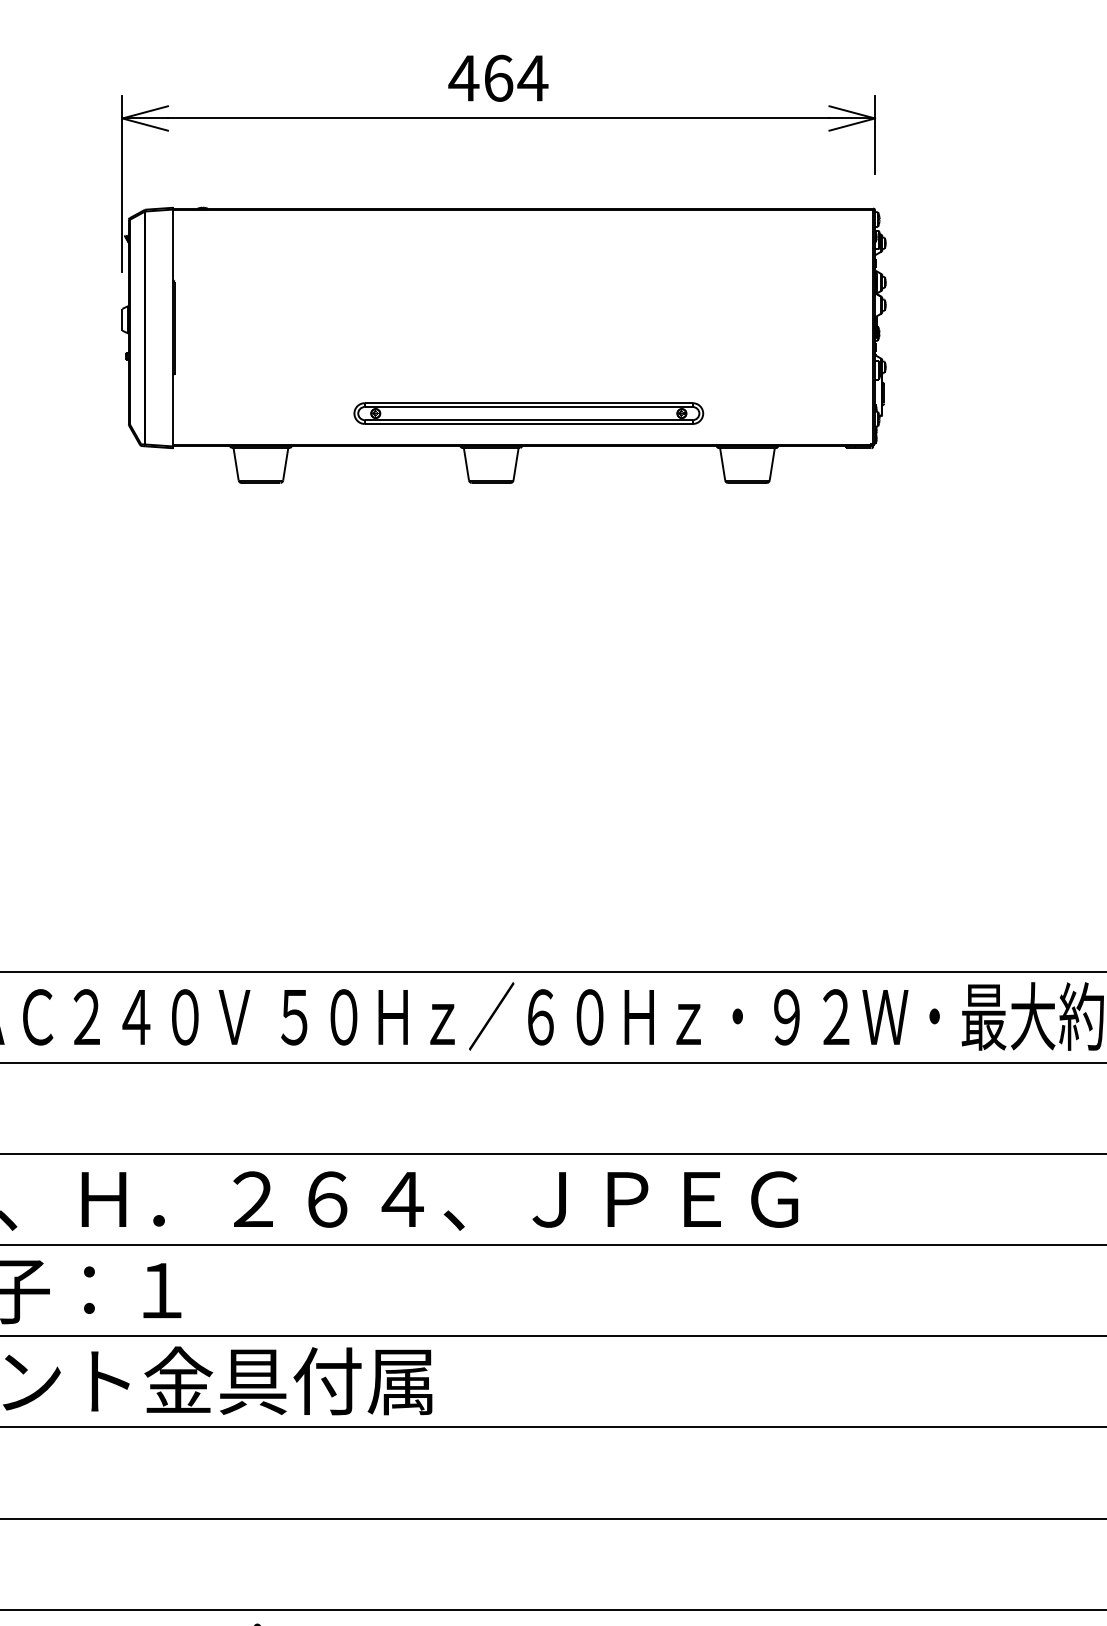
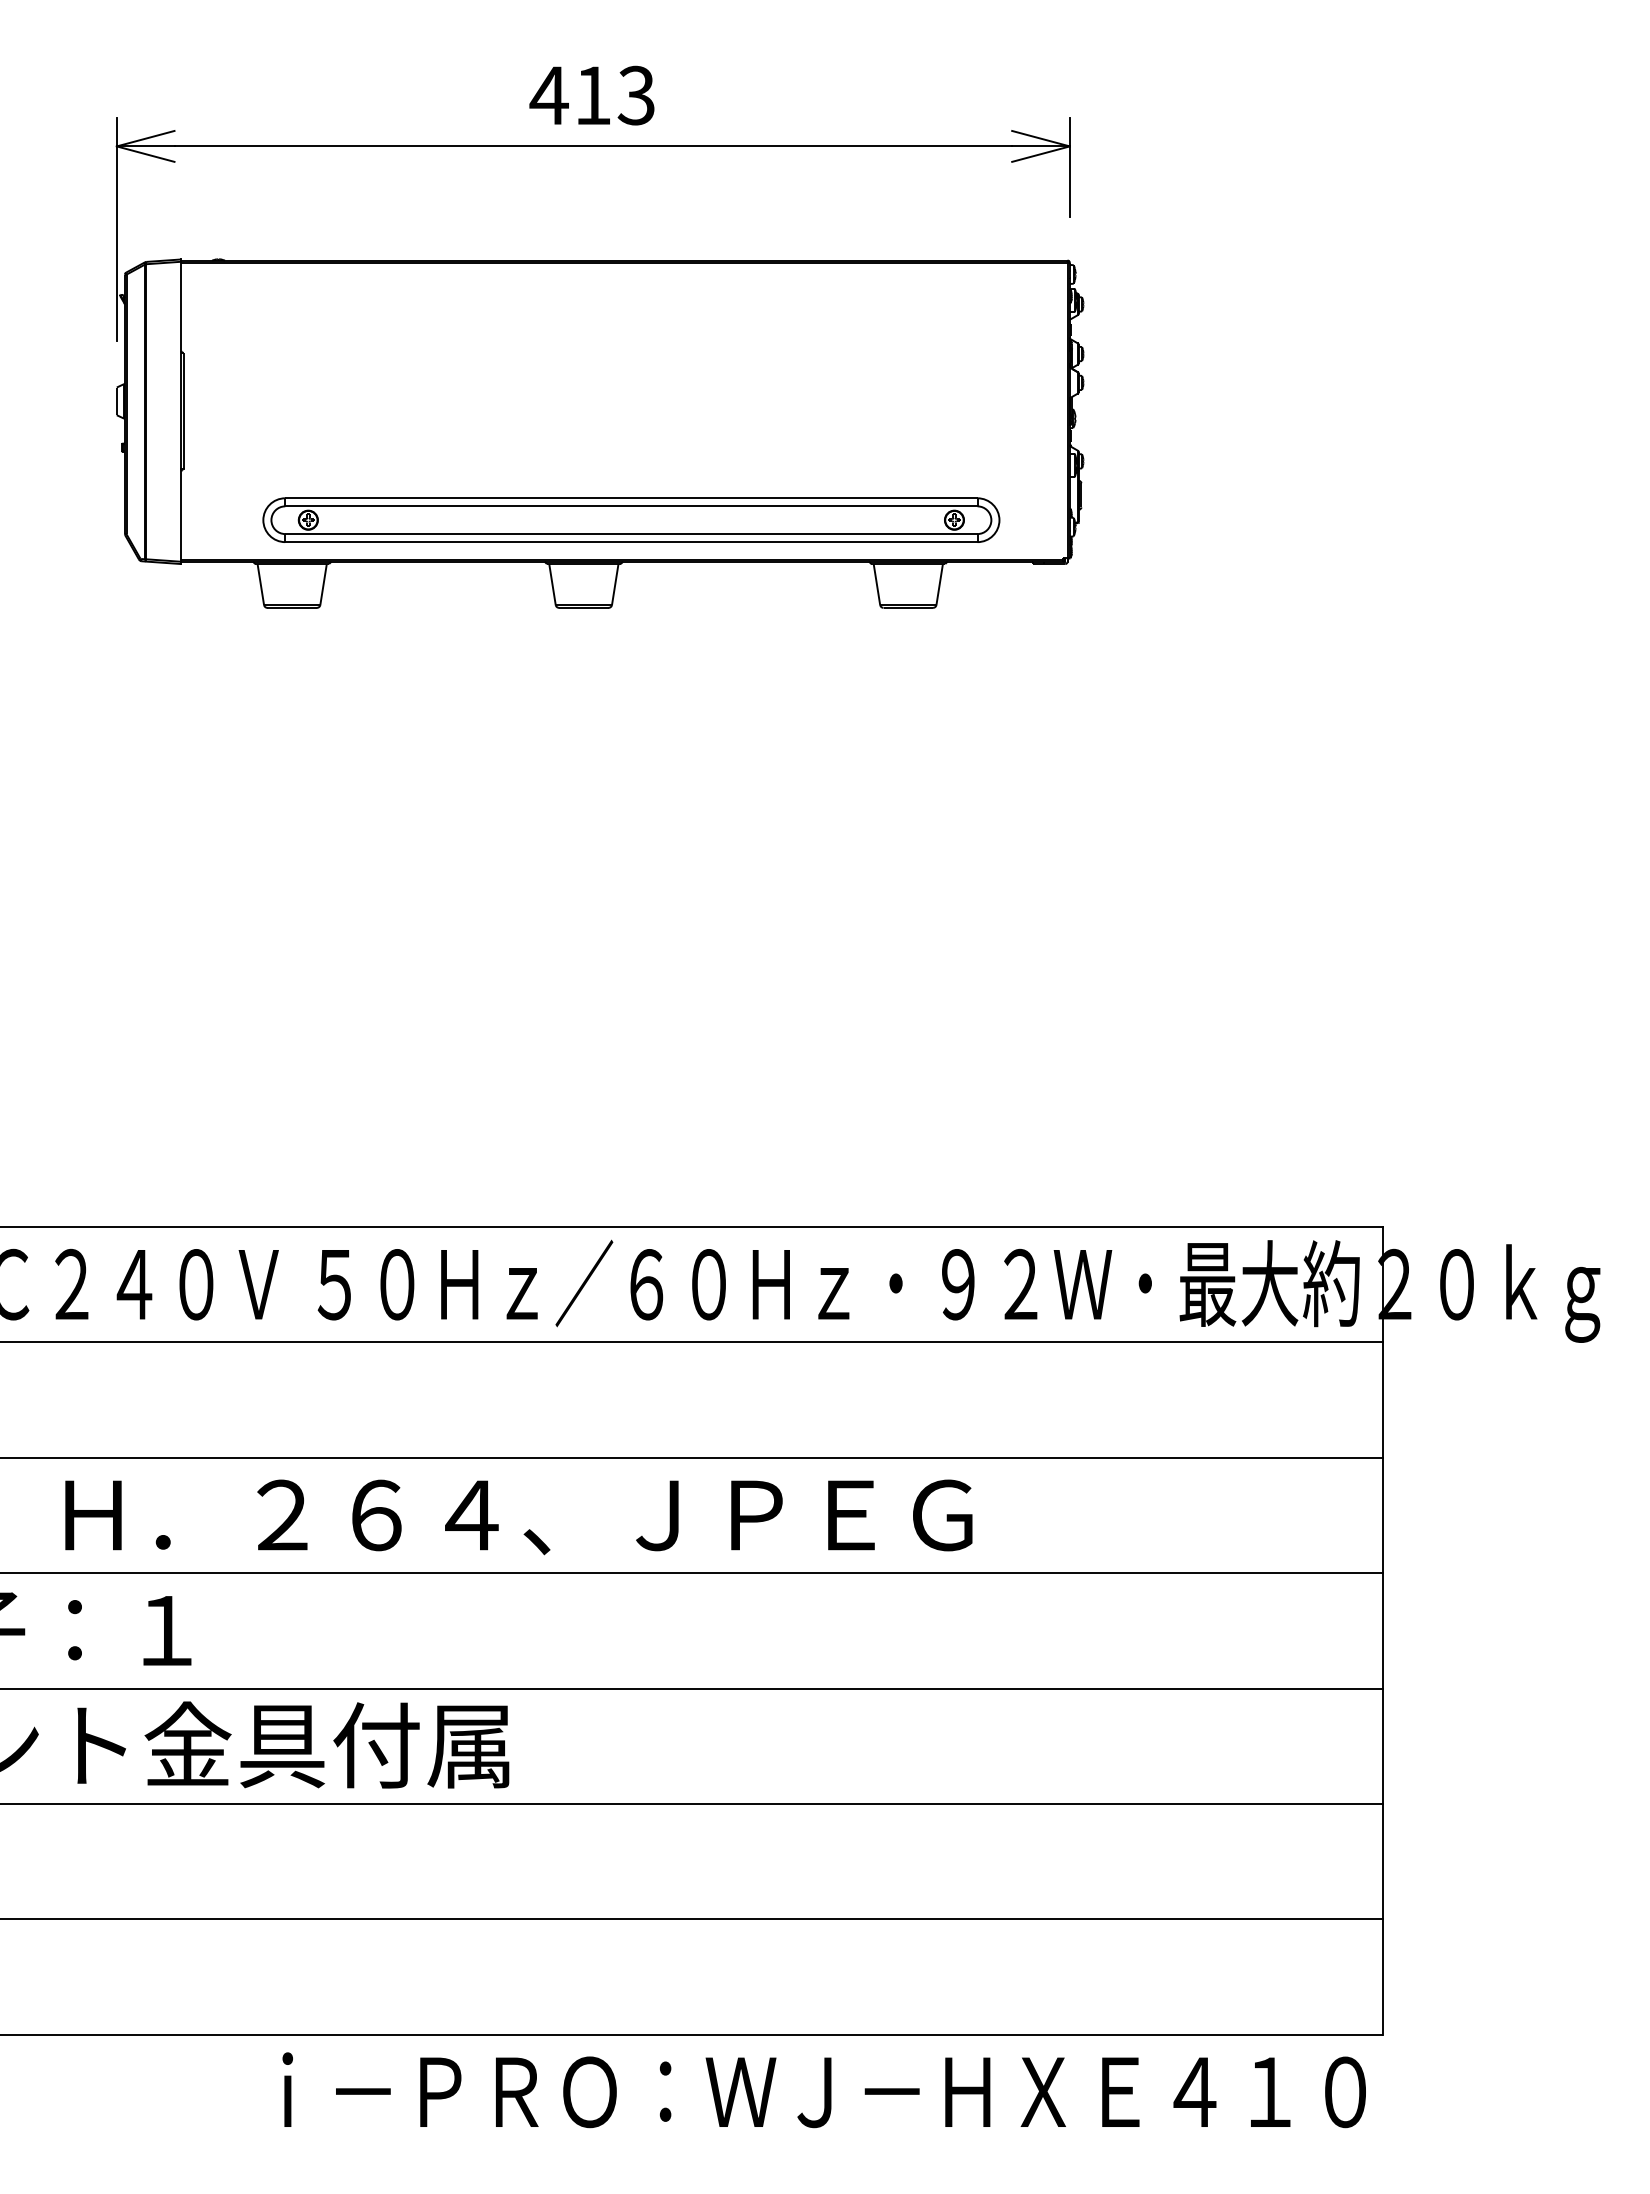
text: (517, 78) -> (616, 95), 464 -> 413
part: (528, 413) -> (631, 519), size x1.67

